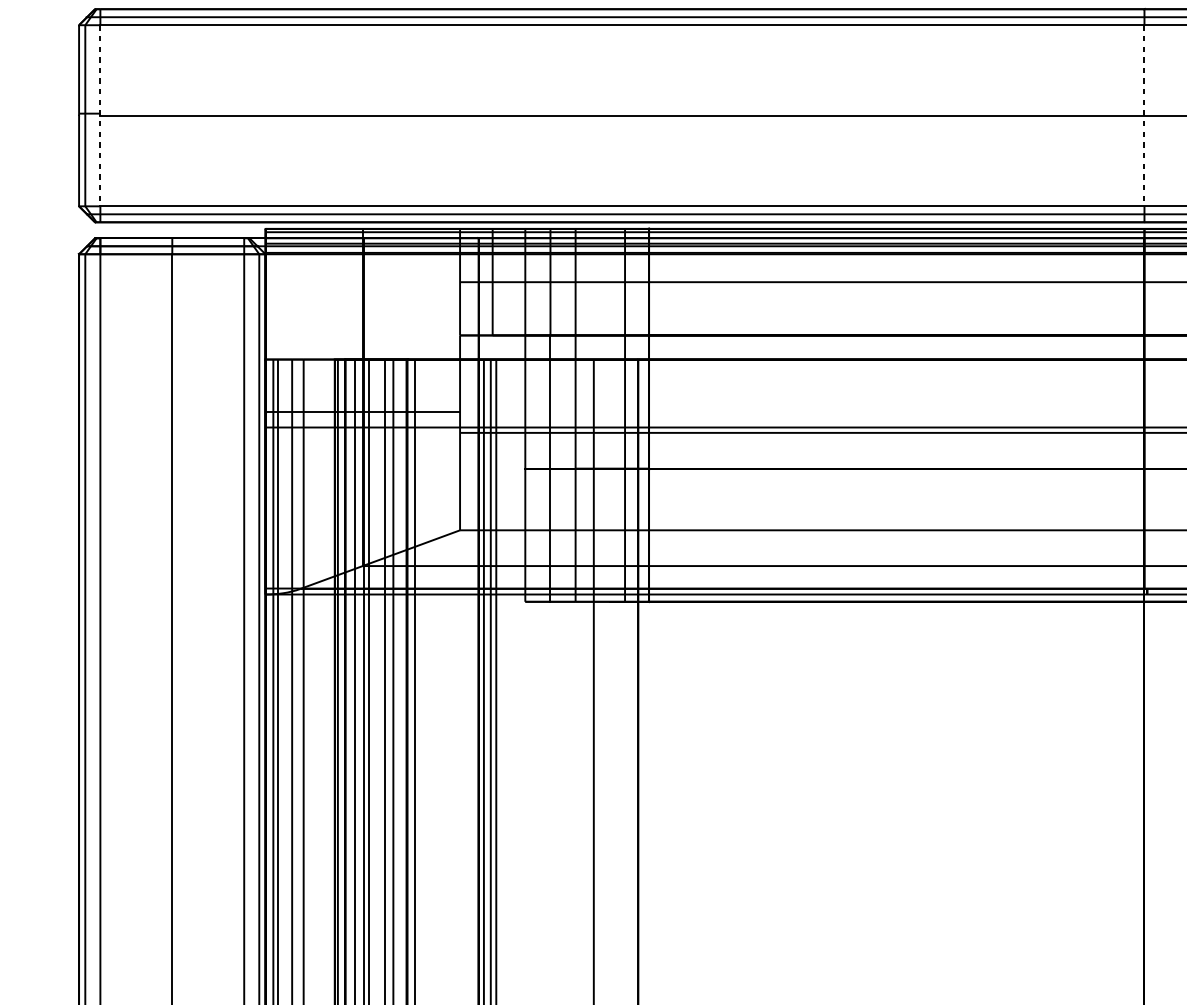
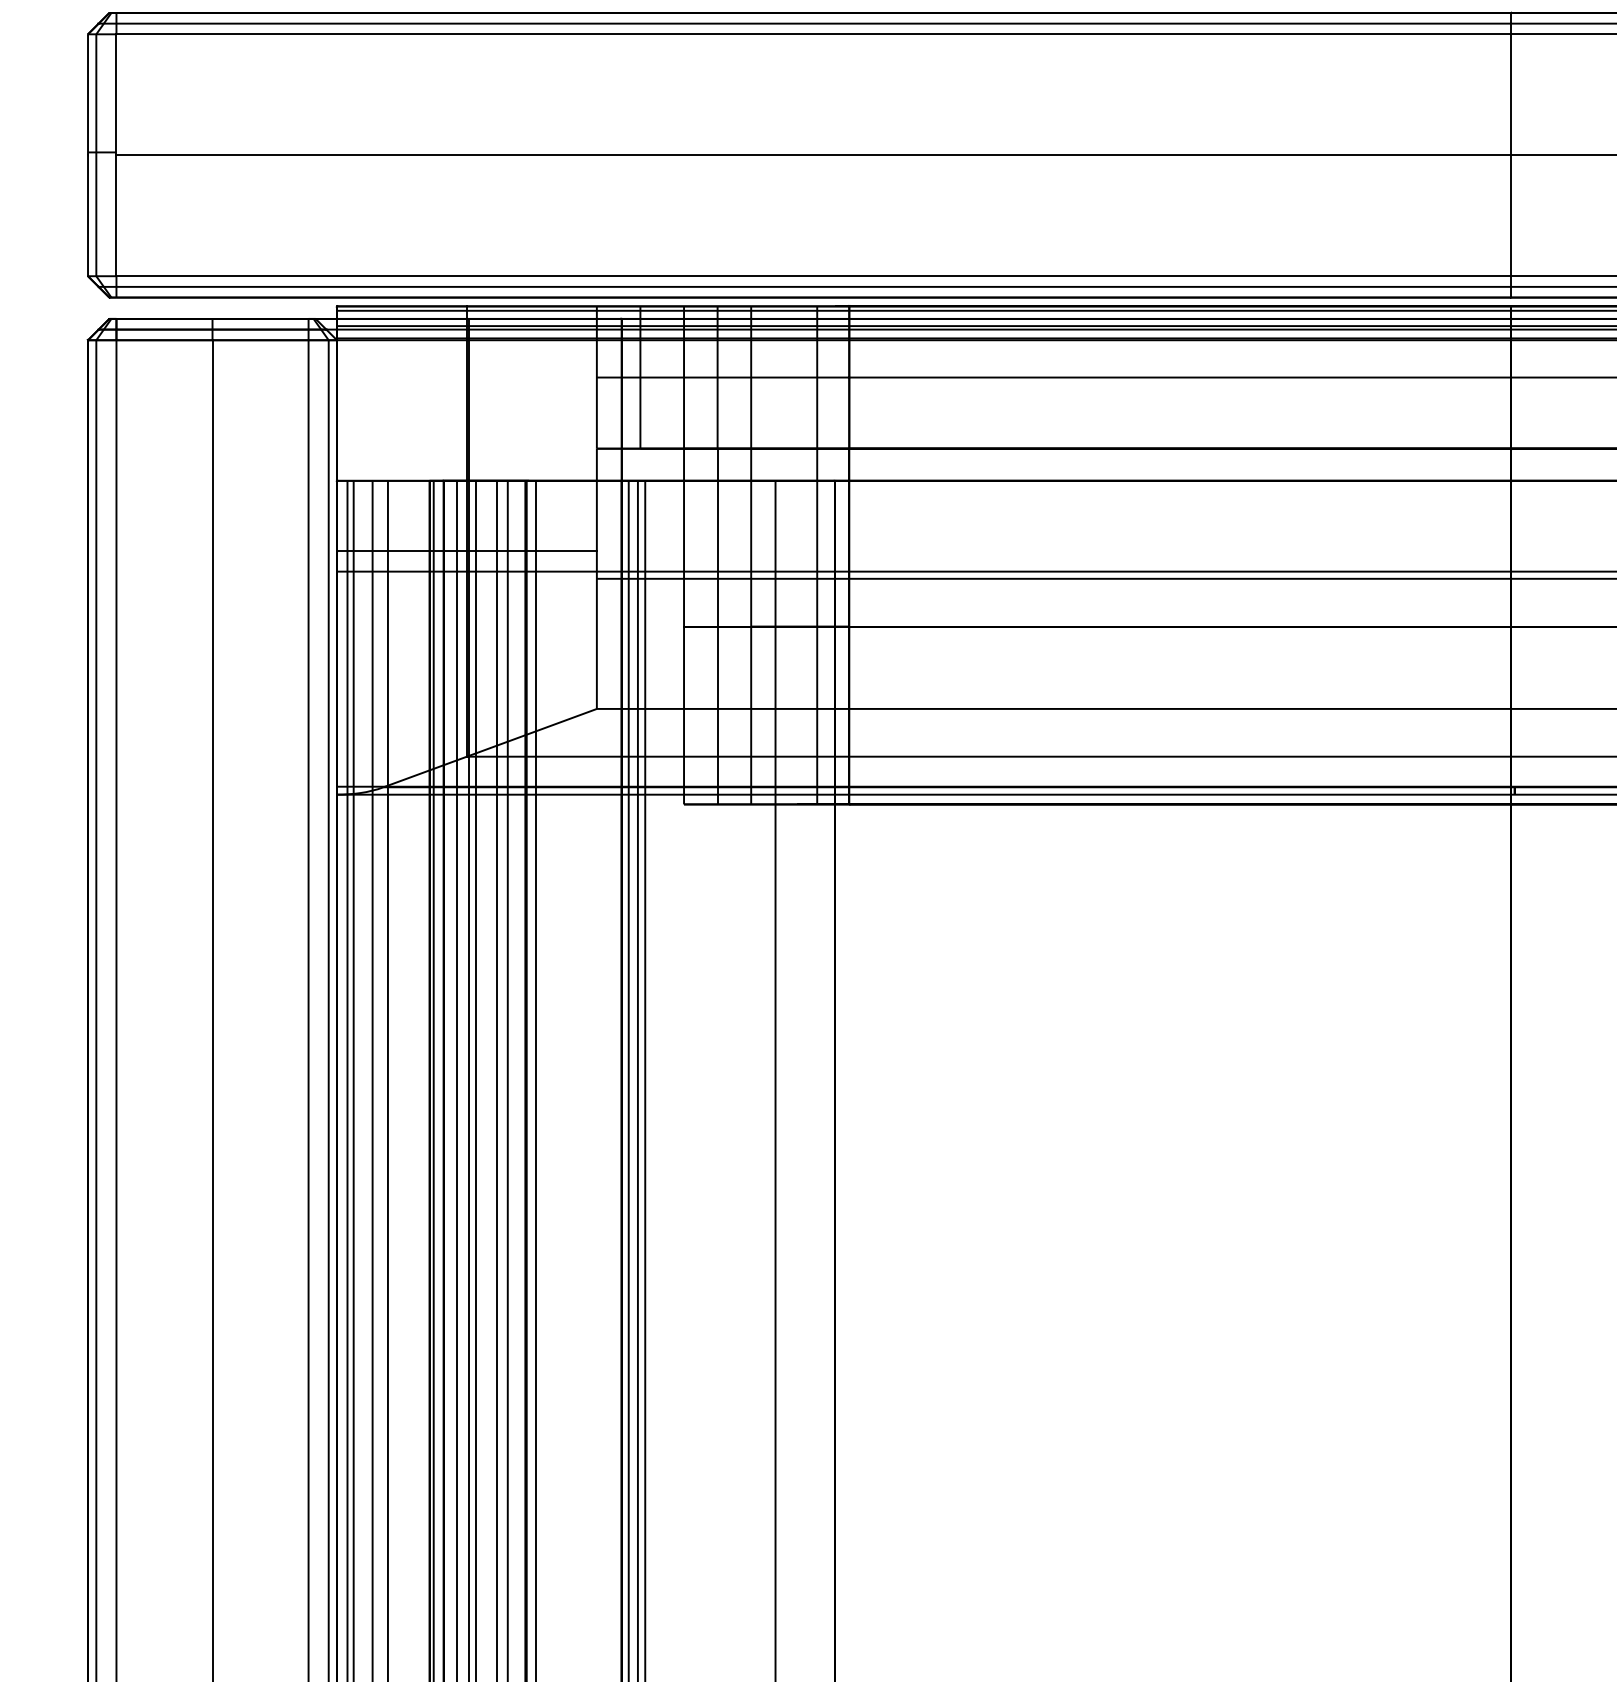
line: (100, 115) -> (116, 155), dashed -> solid
line: (1144, 115) -> (1510, 155), dashed -> solid

